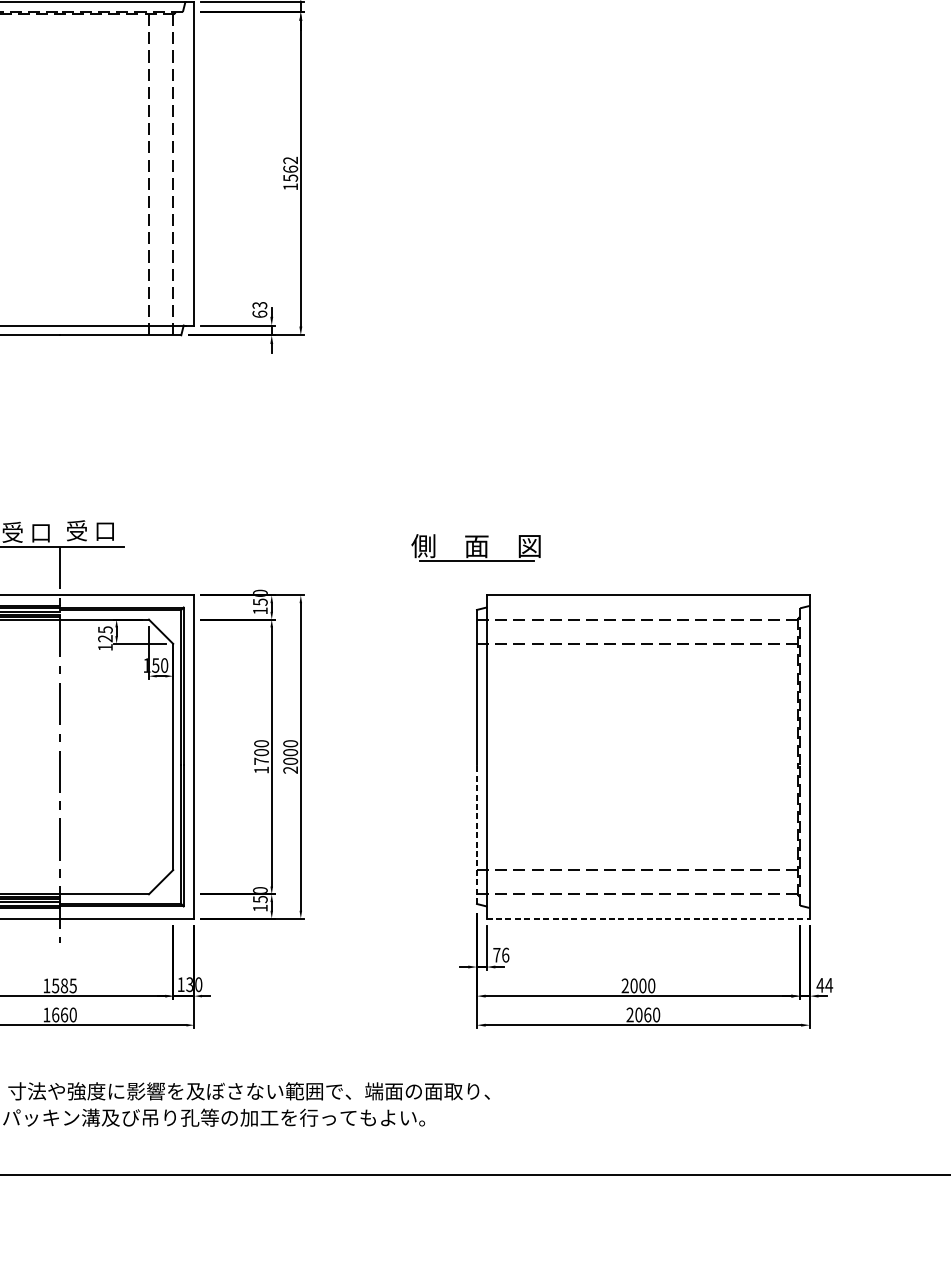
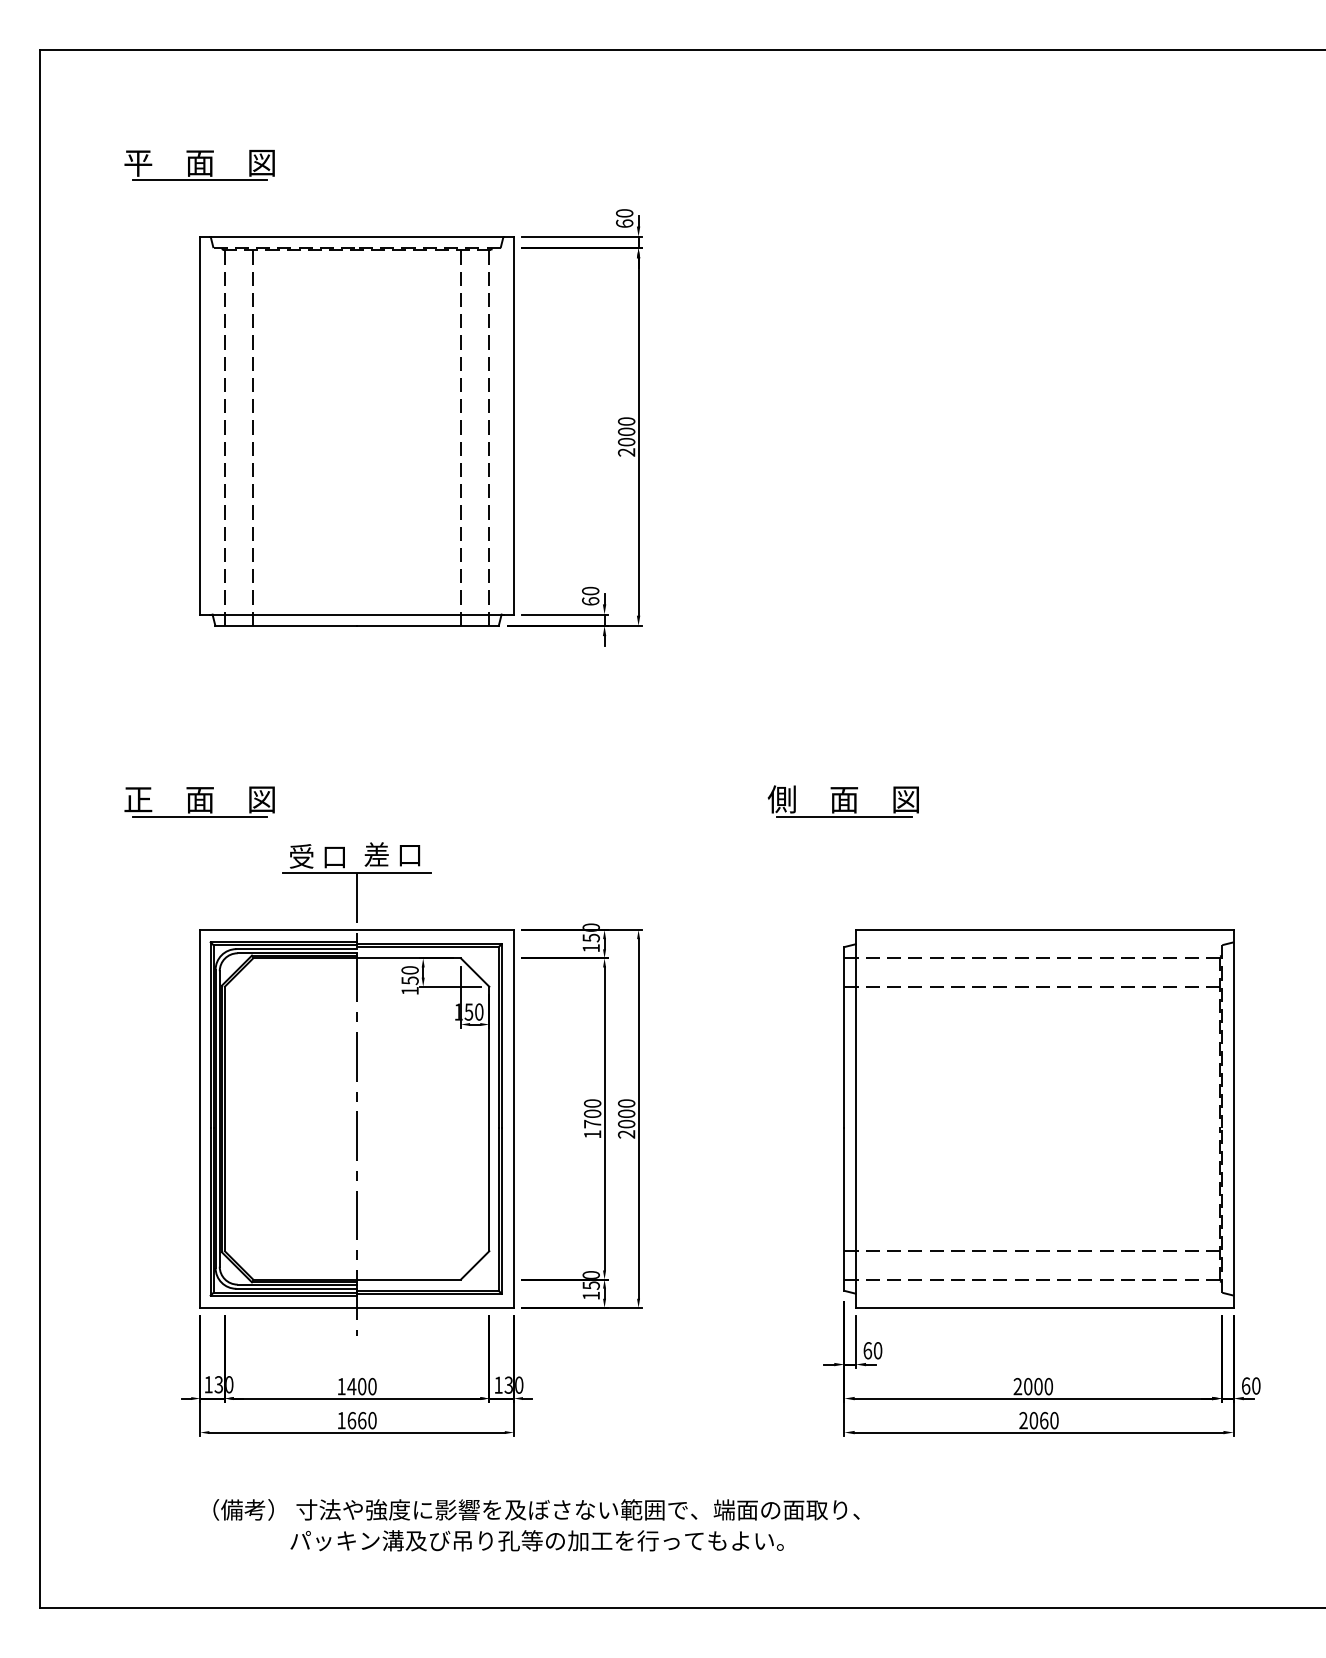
text: (290, 173) -> (626, 436), 1562 -> 2000
text: (259, 304) -> (590, 590), 63 -> 60
text: (76, 530) -> (376, 854), 受 口 -> 差 口
part: (475, 547) -> (842, 801), moved
text: (104, 634) -> (409, 975), 125 -> 150
line: (476, 834) -> (844, 1209), dashed -> solid
line: (648, 918) -> (1044, 1307), dashed -> solid
text: (500, 955) -> (872, 1350), 76 -> 60
text: (824, 984) -> (1250, 1385), 44 -> 60
text: (63, 985) -> (361, 1386), 1585 -> 1400

